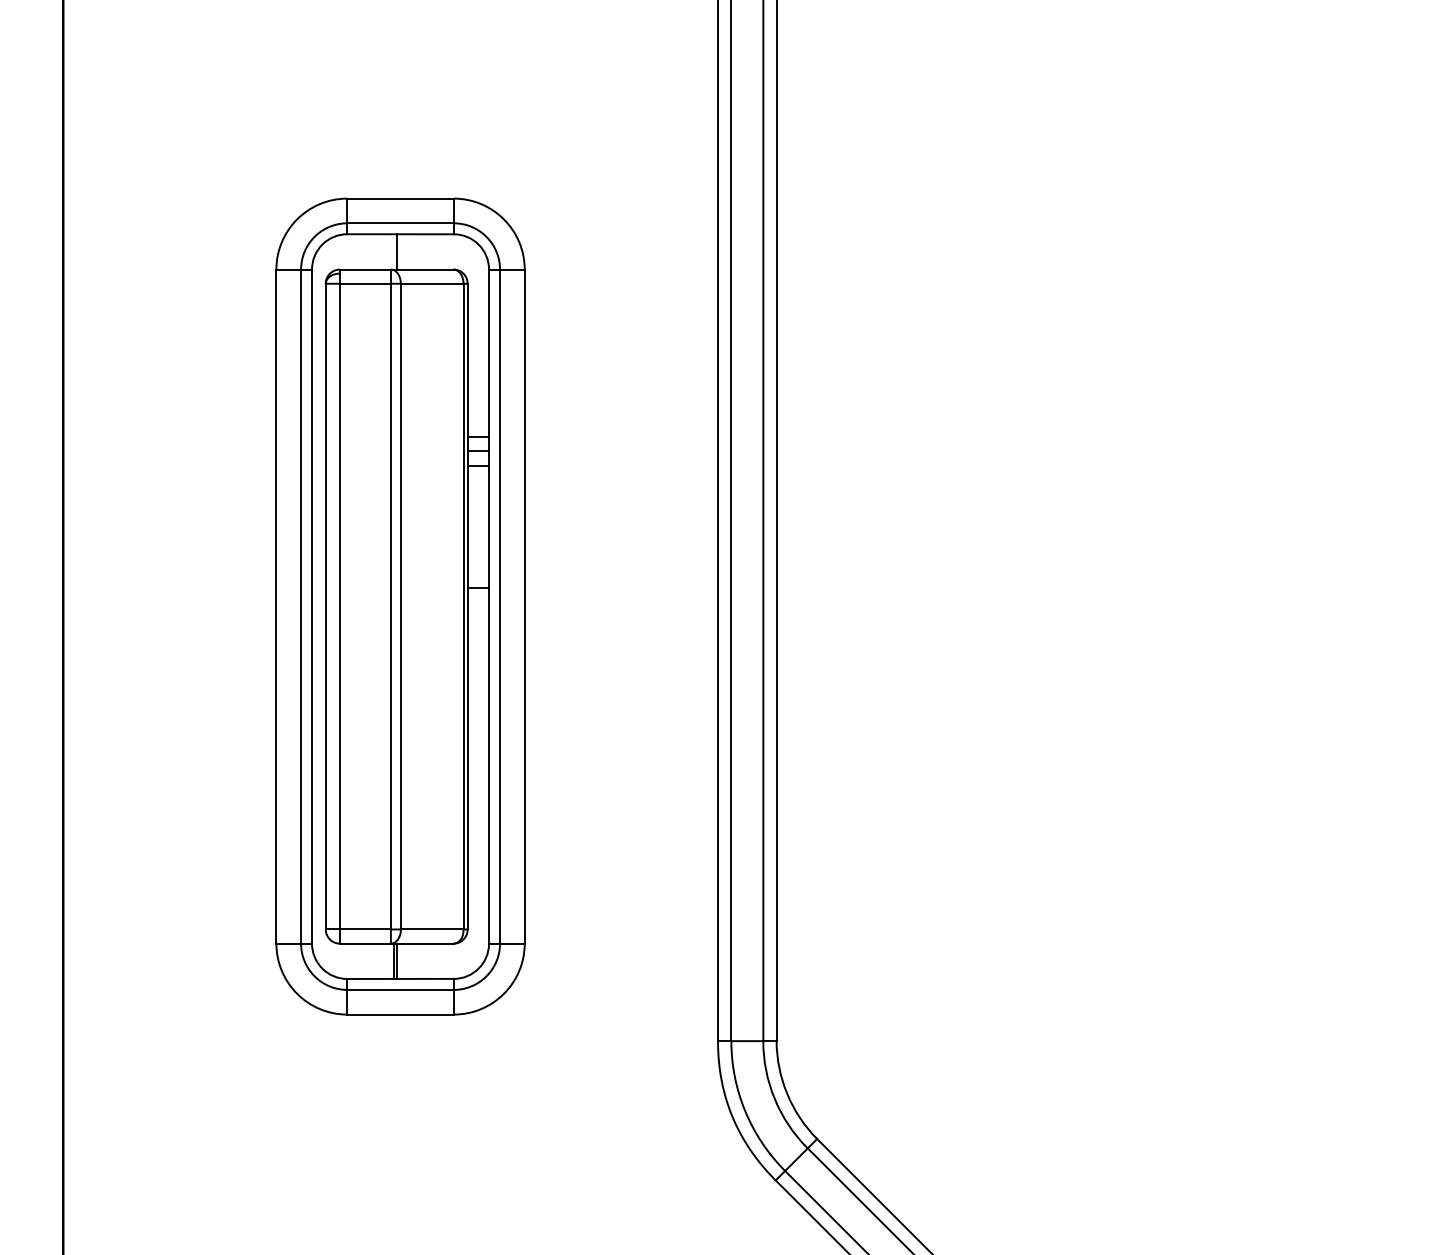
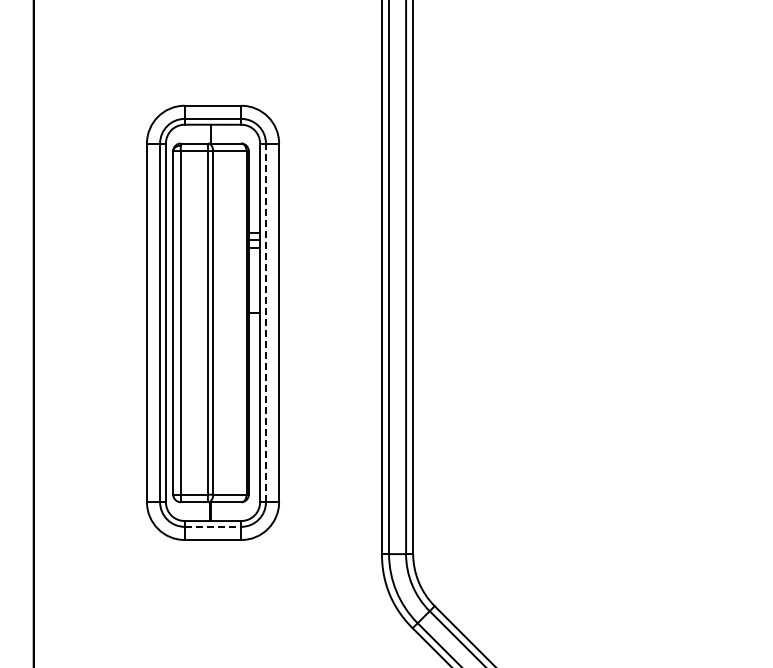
line: (499, 605) -> (265, 322), solid -> dashed
line: (401, 989) -> (213, 526), solid -> dashed

